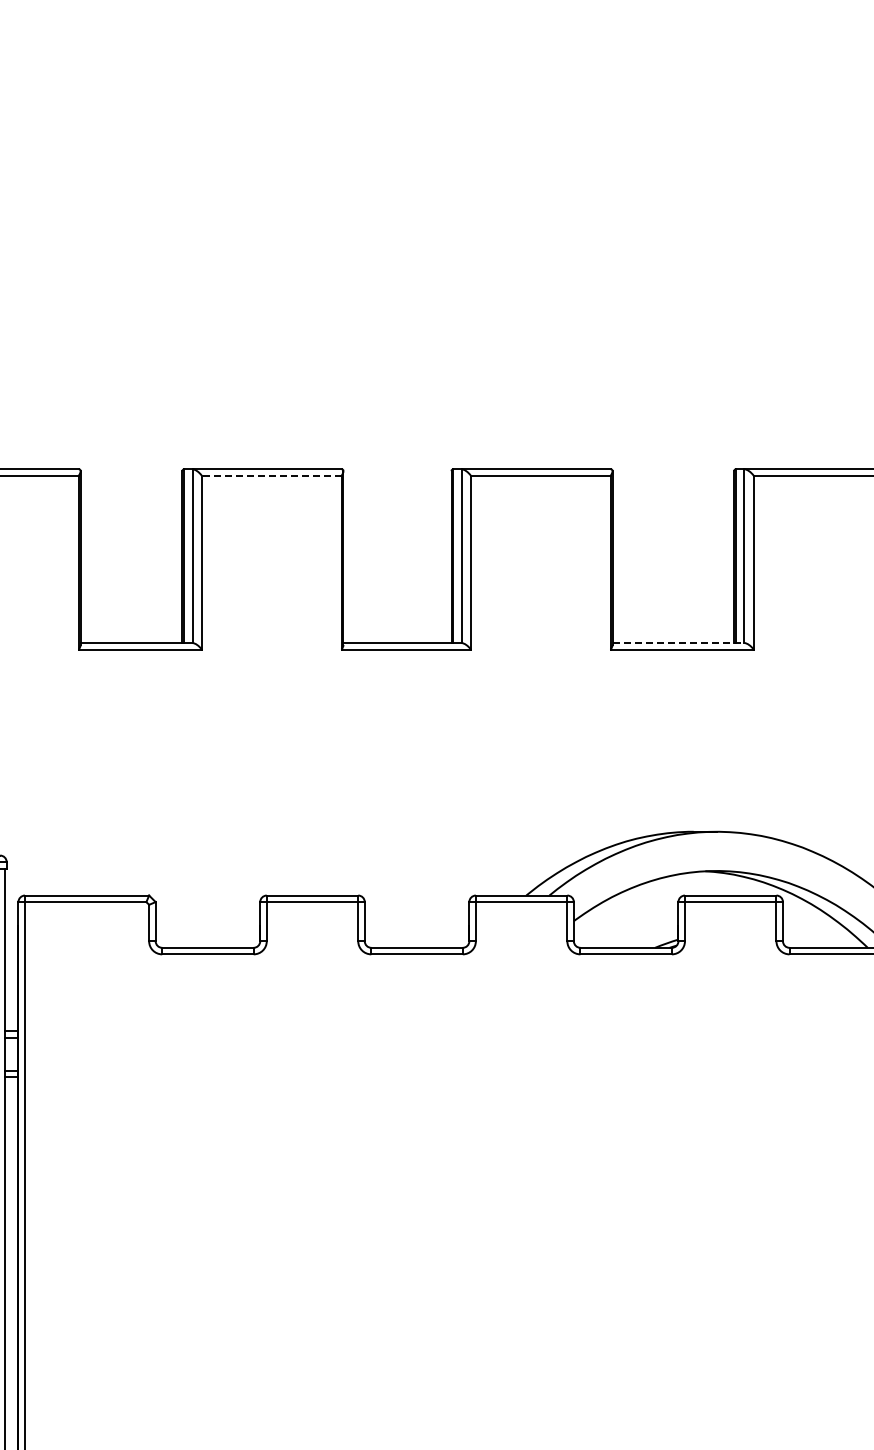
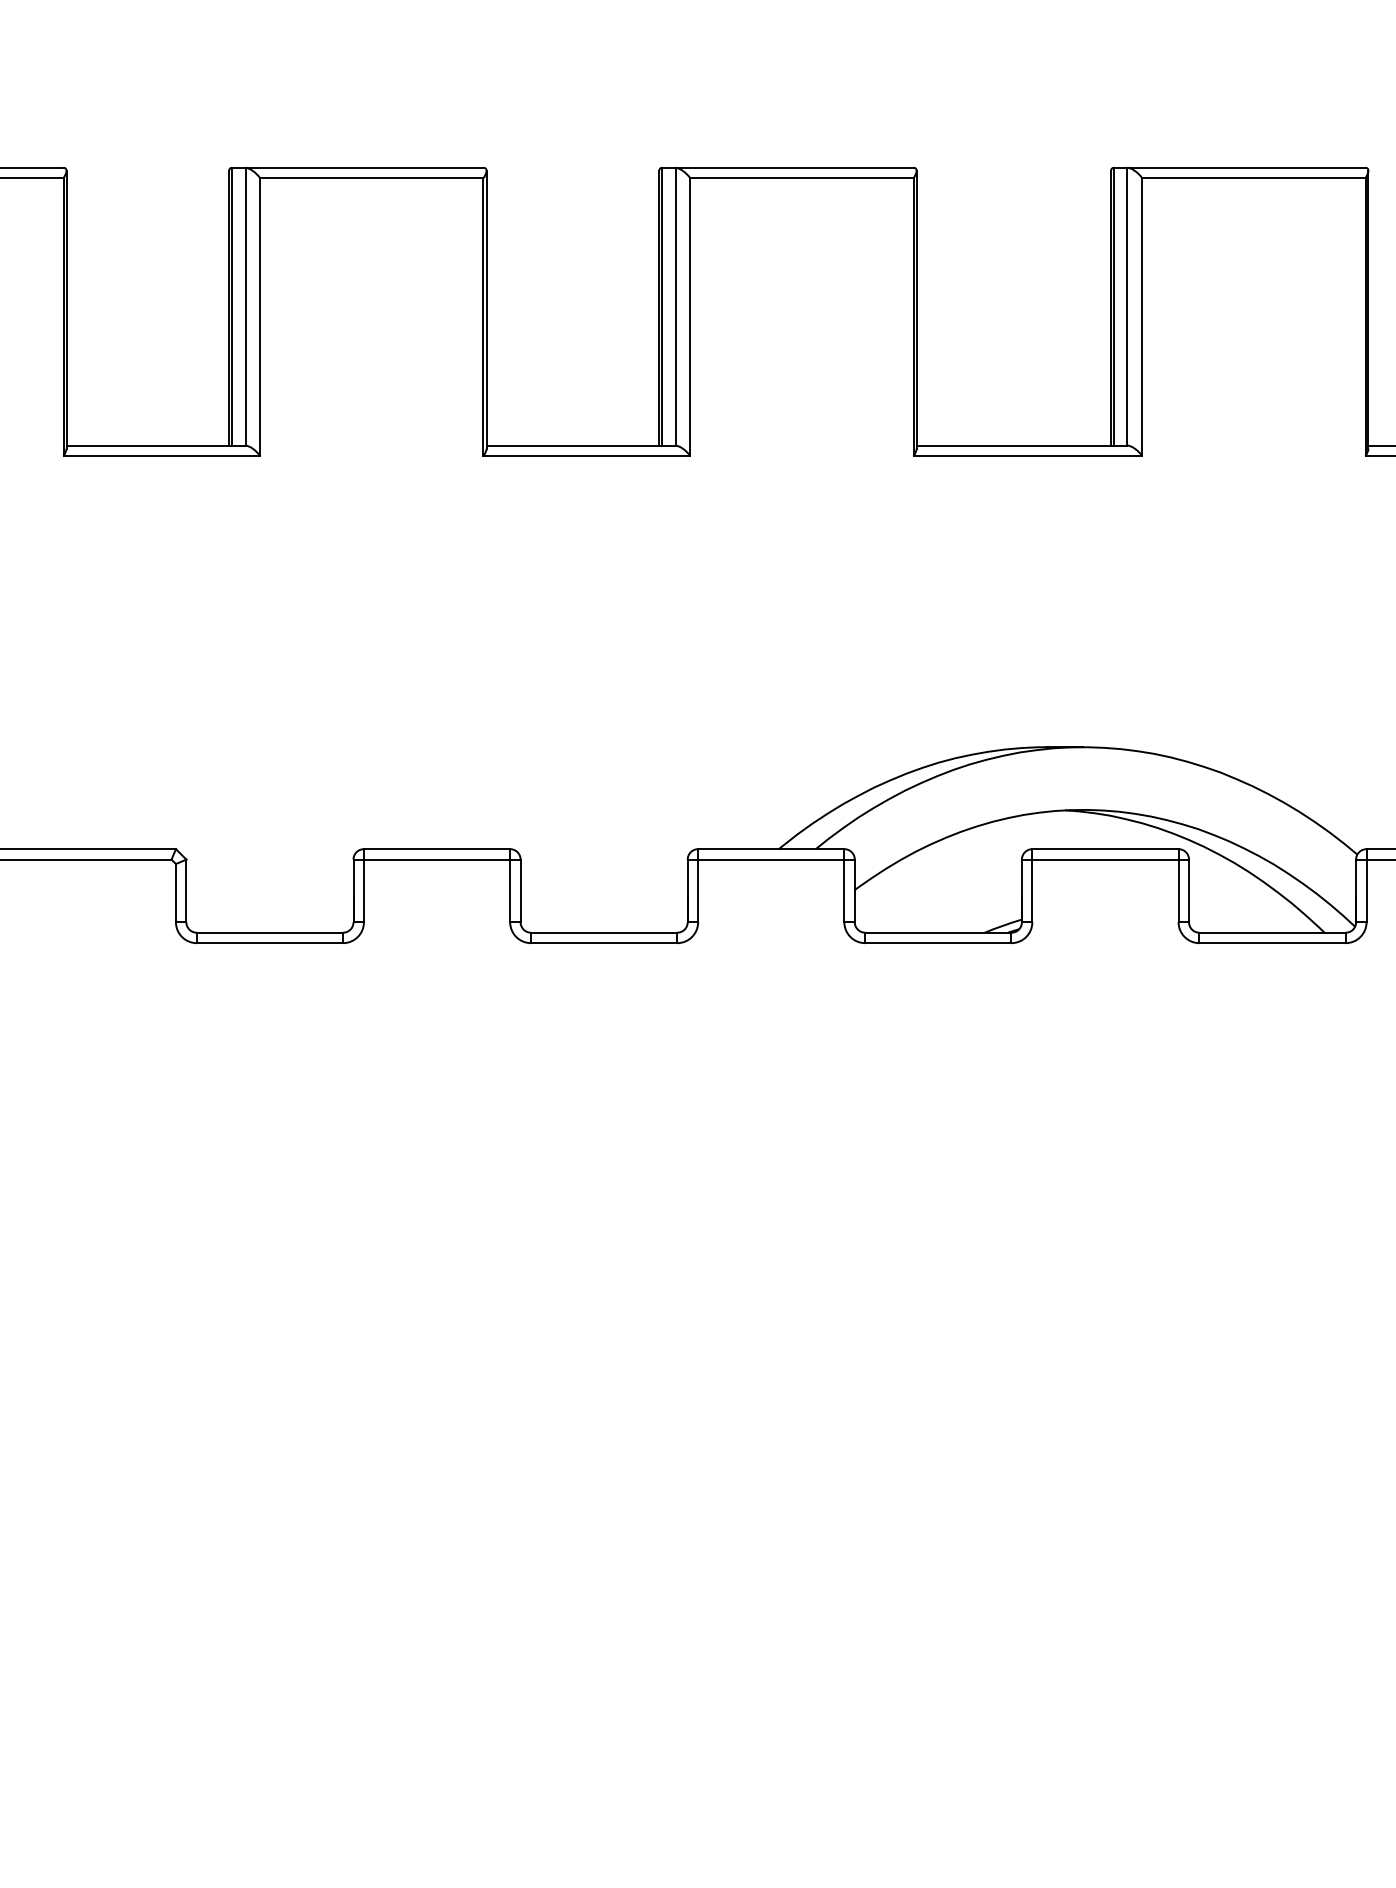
line: (271, 475) -> (371, 177), dashed -> solid
line: (678, 643) -> (1022, 446), dashed -> solid

